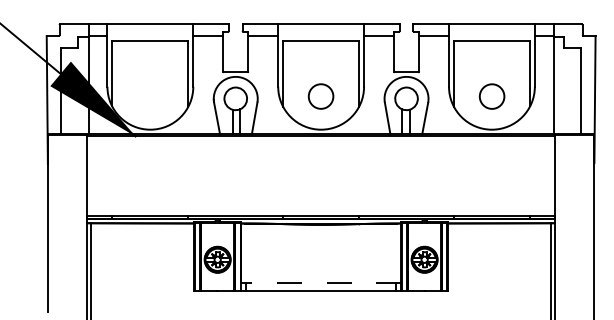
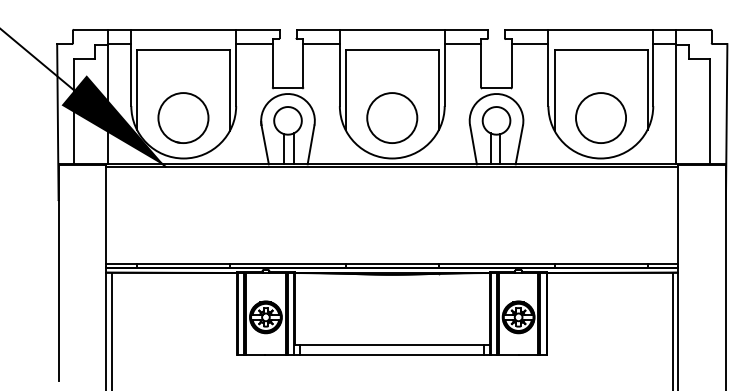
circle: (149, 96) -> (182, 117), added
circle: (320, 96) -> (391, 117), size x1.67
circle: (491, 96) -> (600, 117), size x1.67
line: (320, 282) -> (391, 345), dashed -> solid

